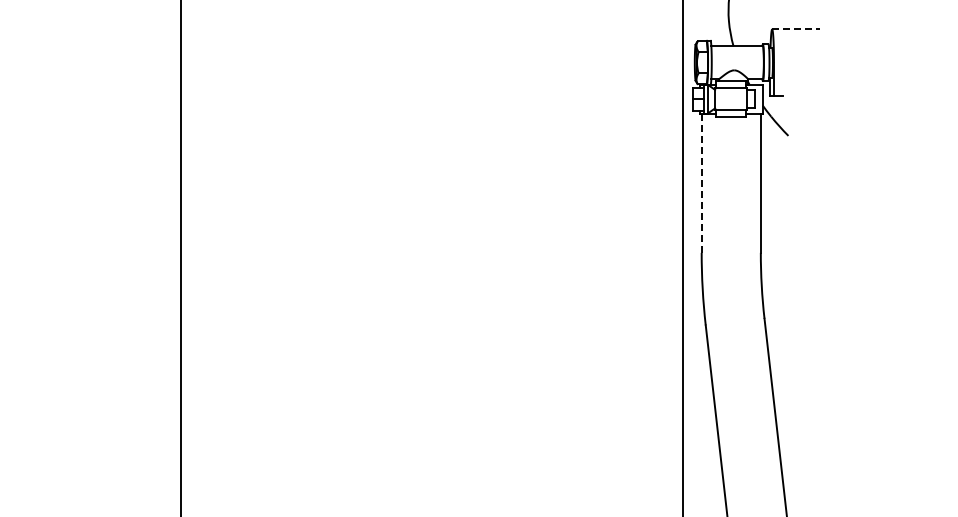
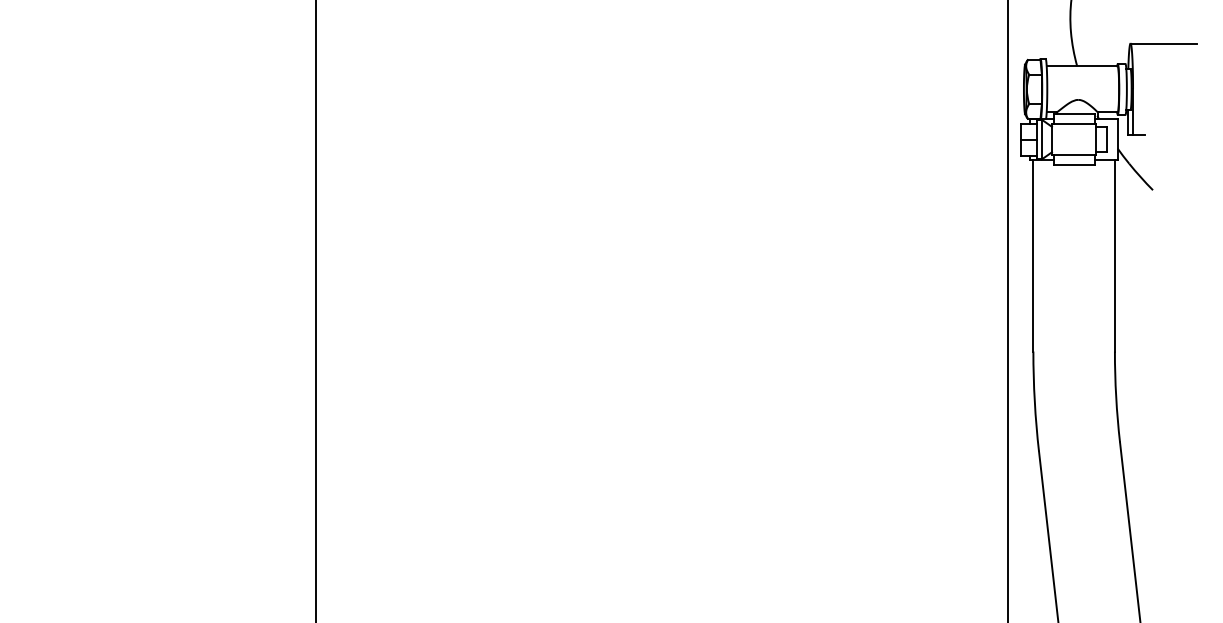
line: (796, 29) -> (1164, 43), dashed -> solid
line: (701, 183) -> (1033, 255), dashed -> solid

